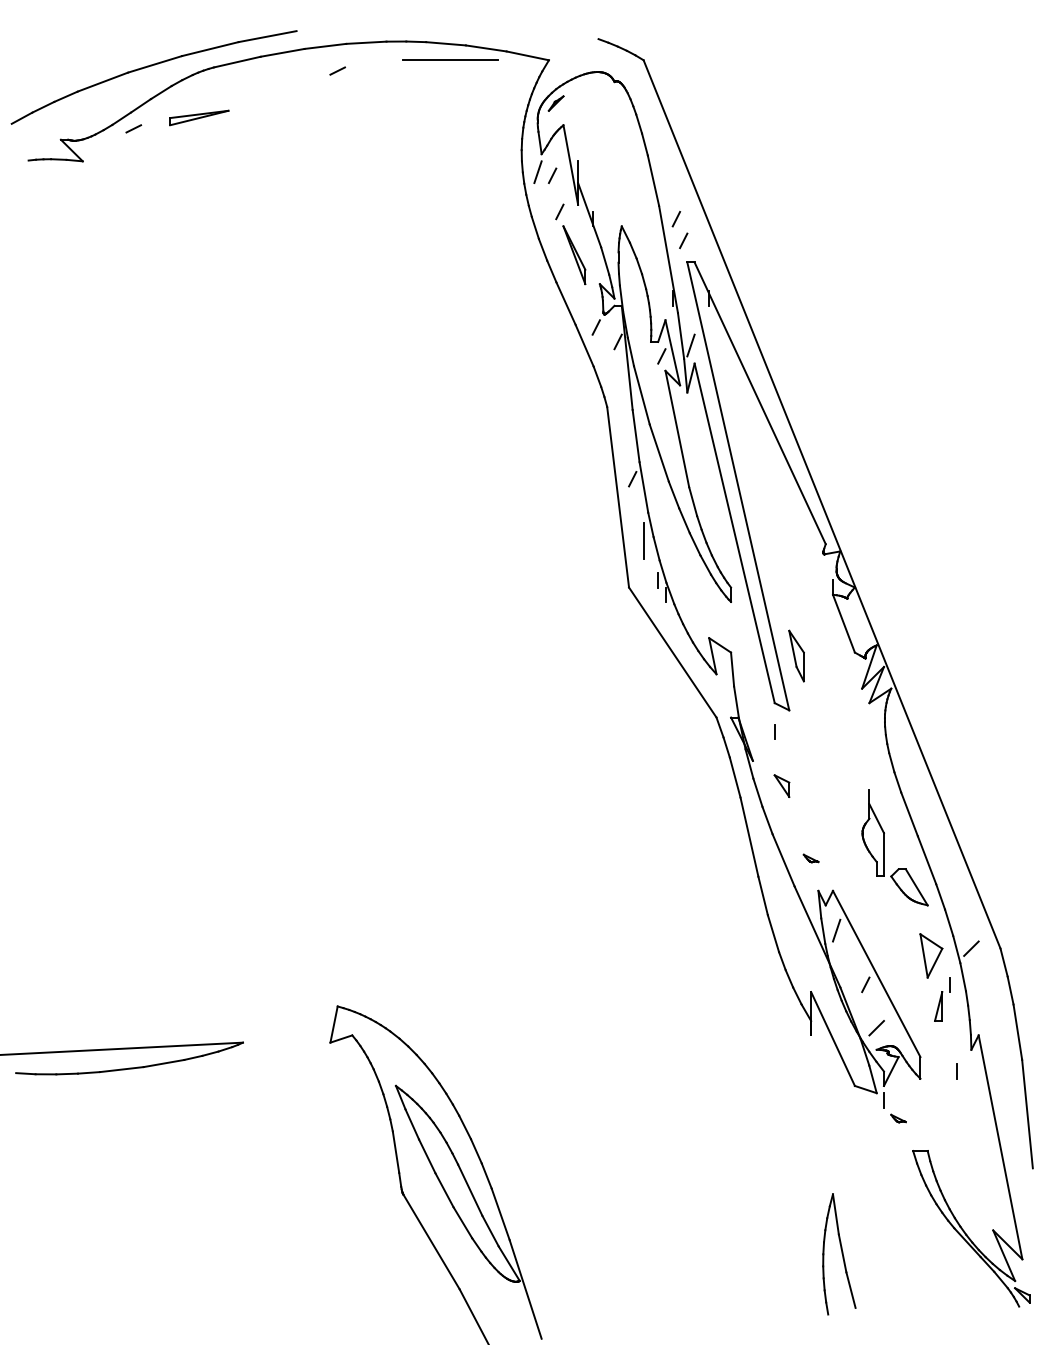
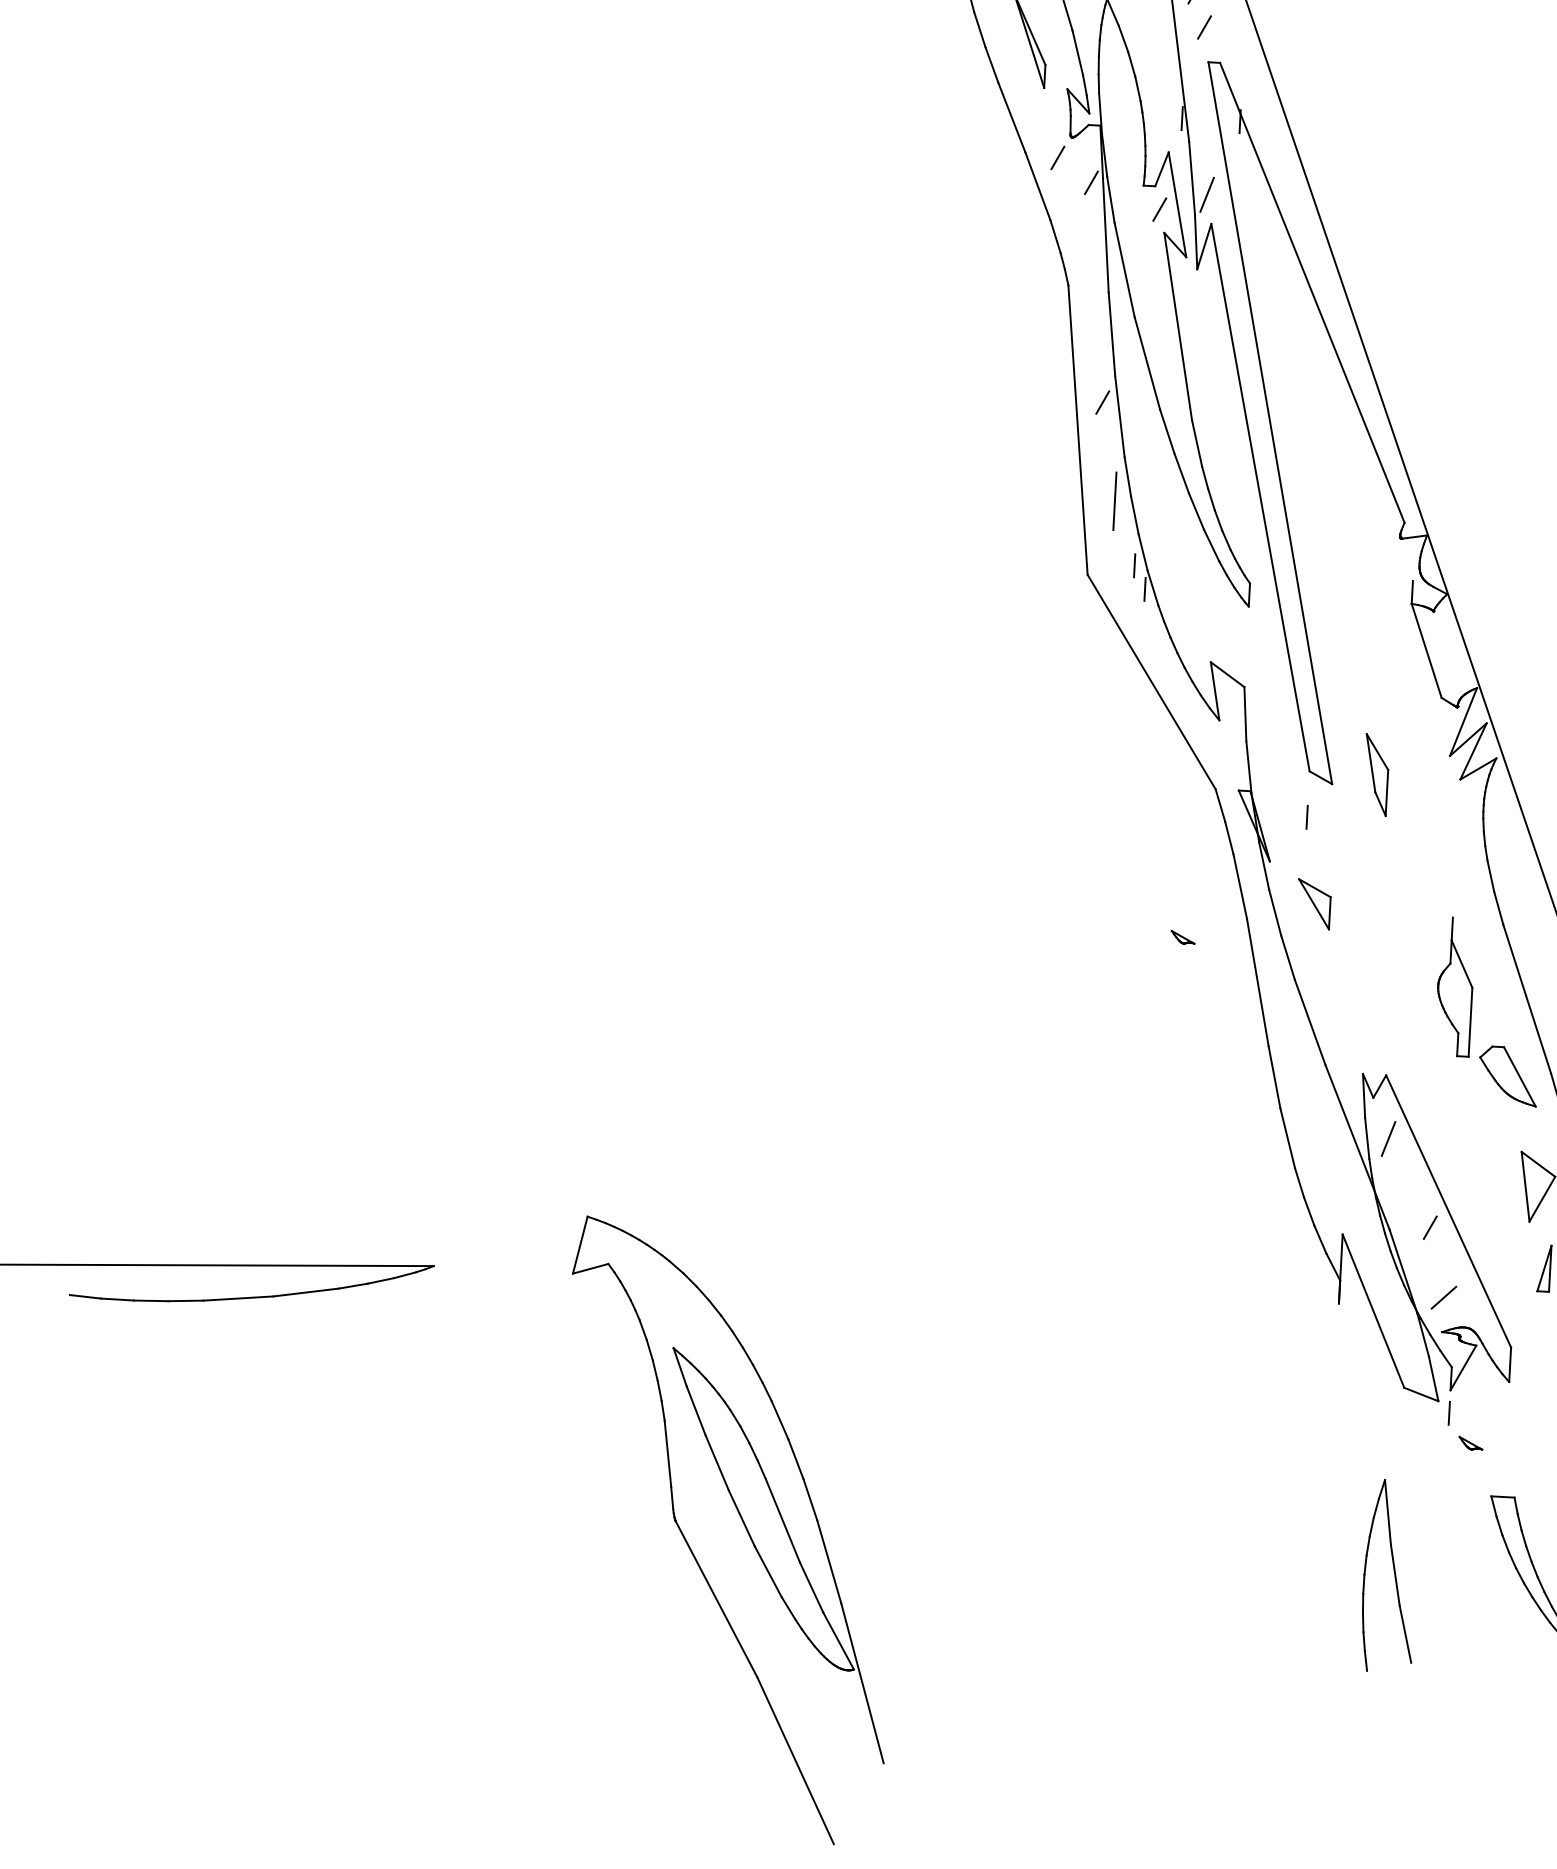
part: (796, 655) -> (1376, 773), moved
part: (781, 785) -> (1313, 903), size x1.4
part: (810, 858) -> (1182, 937), moved
part: (839, 1254) -> (1390, 1576), moved

